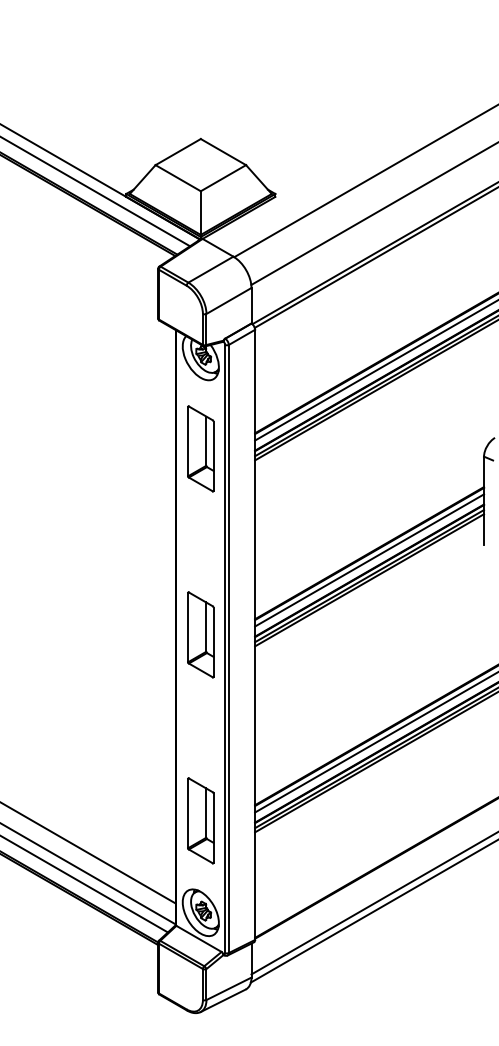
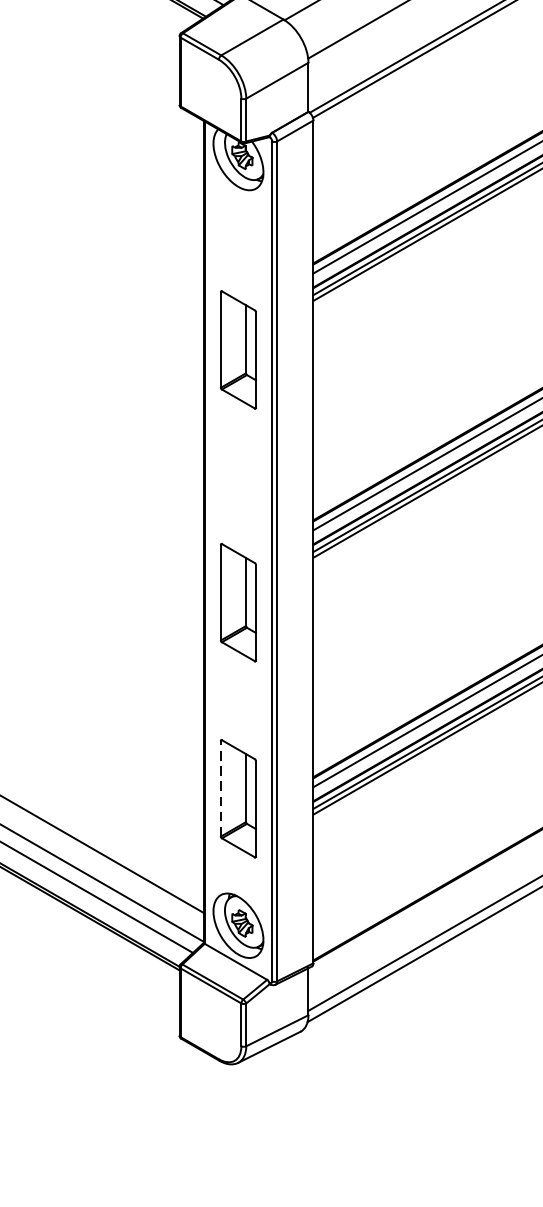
part: (200, 448) -> (238, 349), moved
part: (200, 634) -> (238, 602), moved
line: (188, 813) -> (221, 788), solid -> dashed

